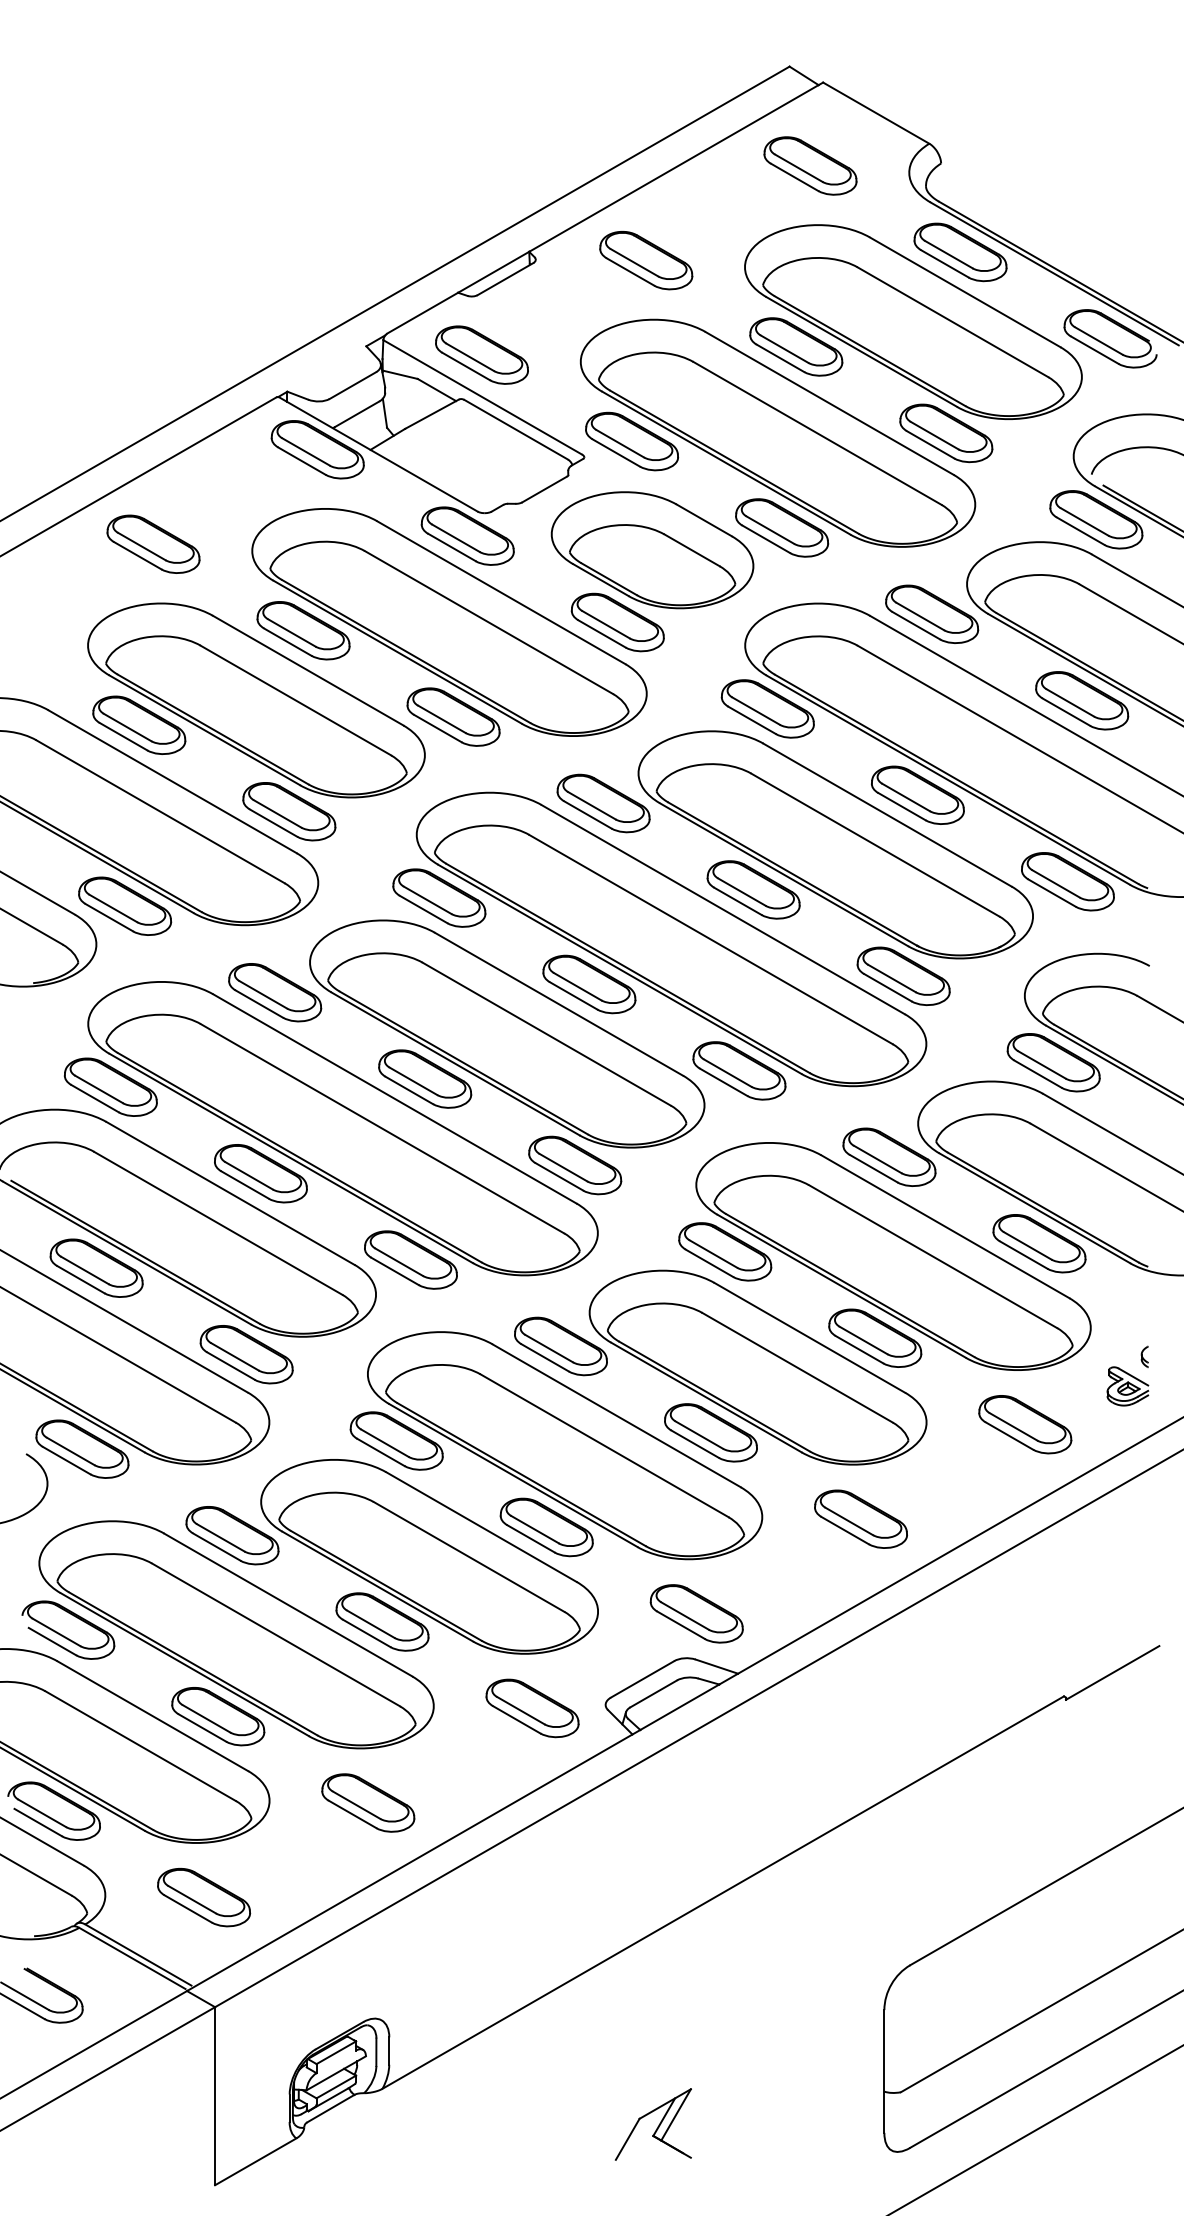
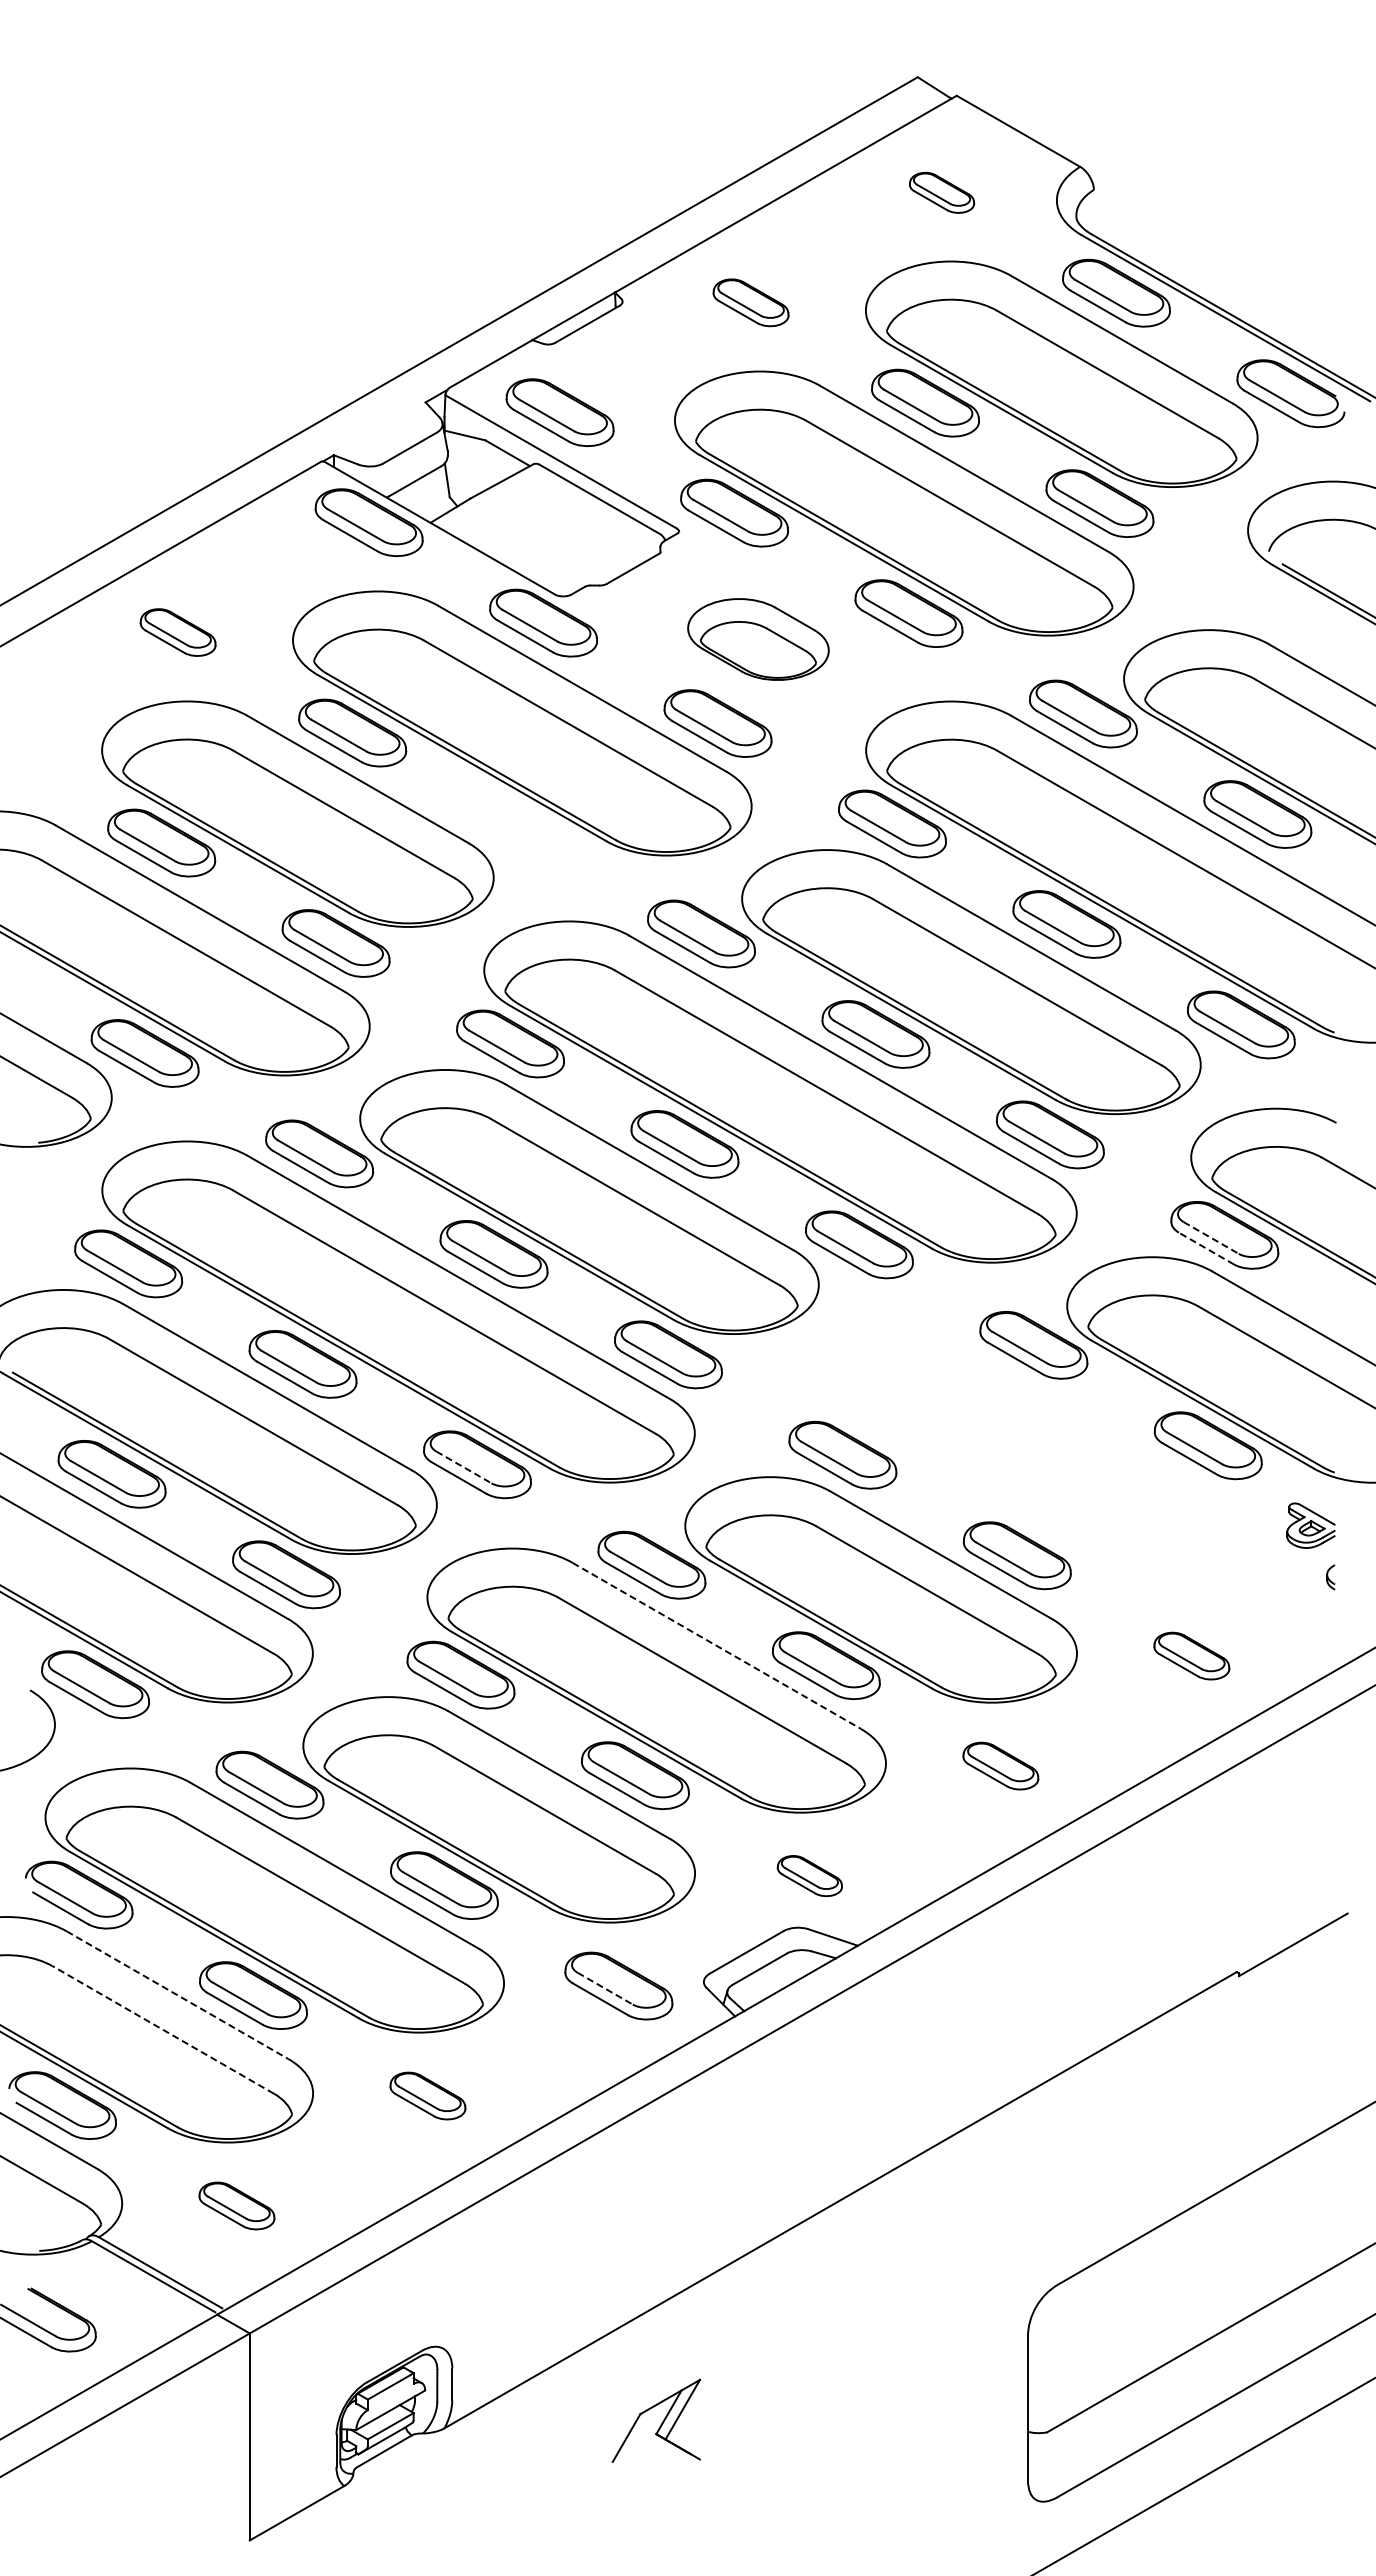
part: (810, 165) -> (941, 192), size x0.6
part: (645, 260) -> (750, 302), size x0.7
part: (1096, 519) -> (1274, 603), removed
part: (152, 544) -> (177, 632), size x0.7
part: (652, 550) -> (758, 639), size x0.6
part: (453, 717) -> (526, 833), removed
line: (1042, 1064) -> (1211, 1237), solid -> dashed
line: (1037, 1074) -> (1206, 1248), solid -> dashed
part: (893, 1256) -> (1038, 1460), removed
line: (398, 1262) -> (463, 1467), solid -> dashed
part: (1127, 1386) -> (1310, 1525), moved
line: (617, 1416) -> (717, 1646), solid -> dashed
part: (1025, 1424) -> (1191, 1655), size x0.7
part: (860, 1518) -> (1000, 1765), size x0.7
part: (696, 1613) -> (809, 1875), size x0.6
line: (521, 1710) -> (605, 1988), solid -> dashed
line: (152, 1716) -> (177, 1995), solid -> dashed
line: (140, 1745) -> (163, 2029), solid -> dashed
part: (367, 1802) -> (427, 2095), size x0.7
part: (203, 1897) -> (236, 2205), size x0.7
part: (653, 2124) -> (656, 2420), moved

